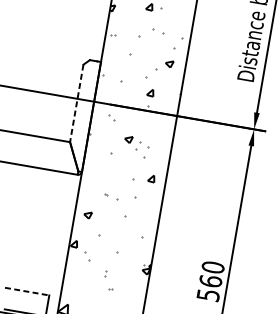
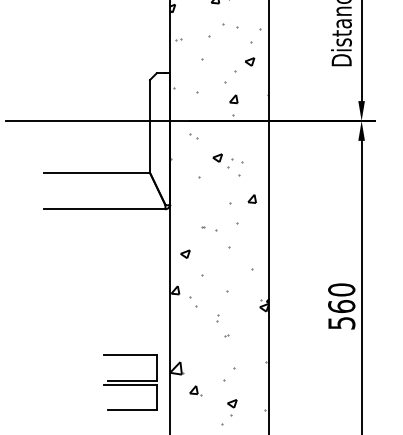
line: (77, 103) -> (150, 126), dashed -> solid
line: (27, 291) -> (130, 355), dashed -> solid

